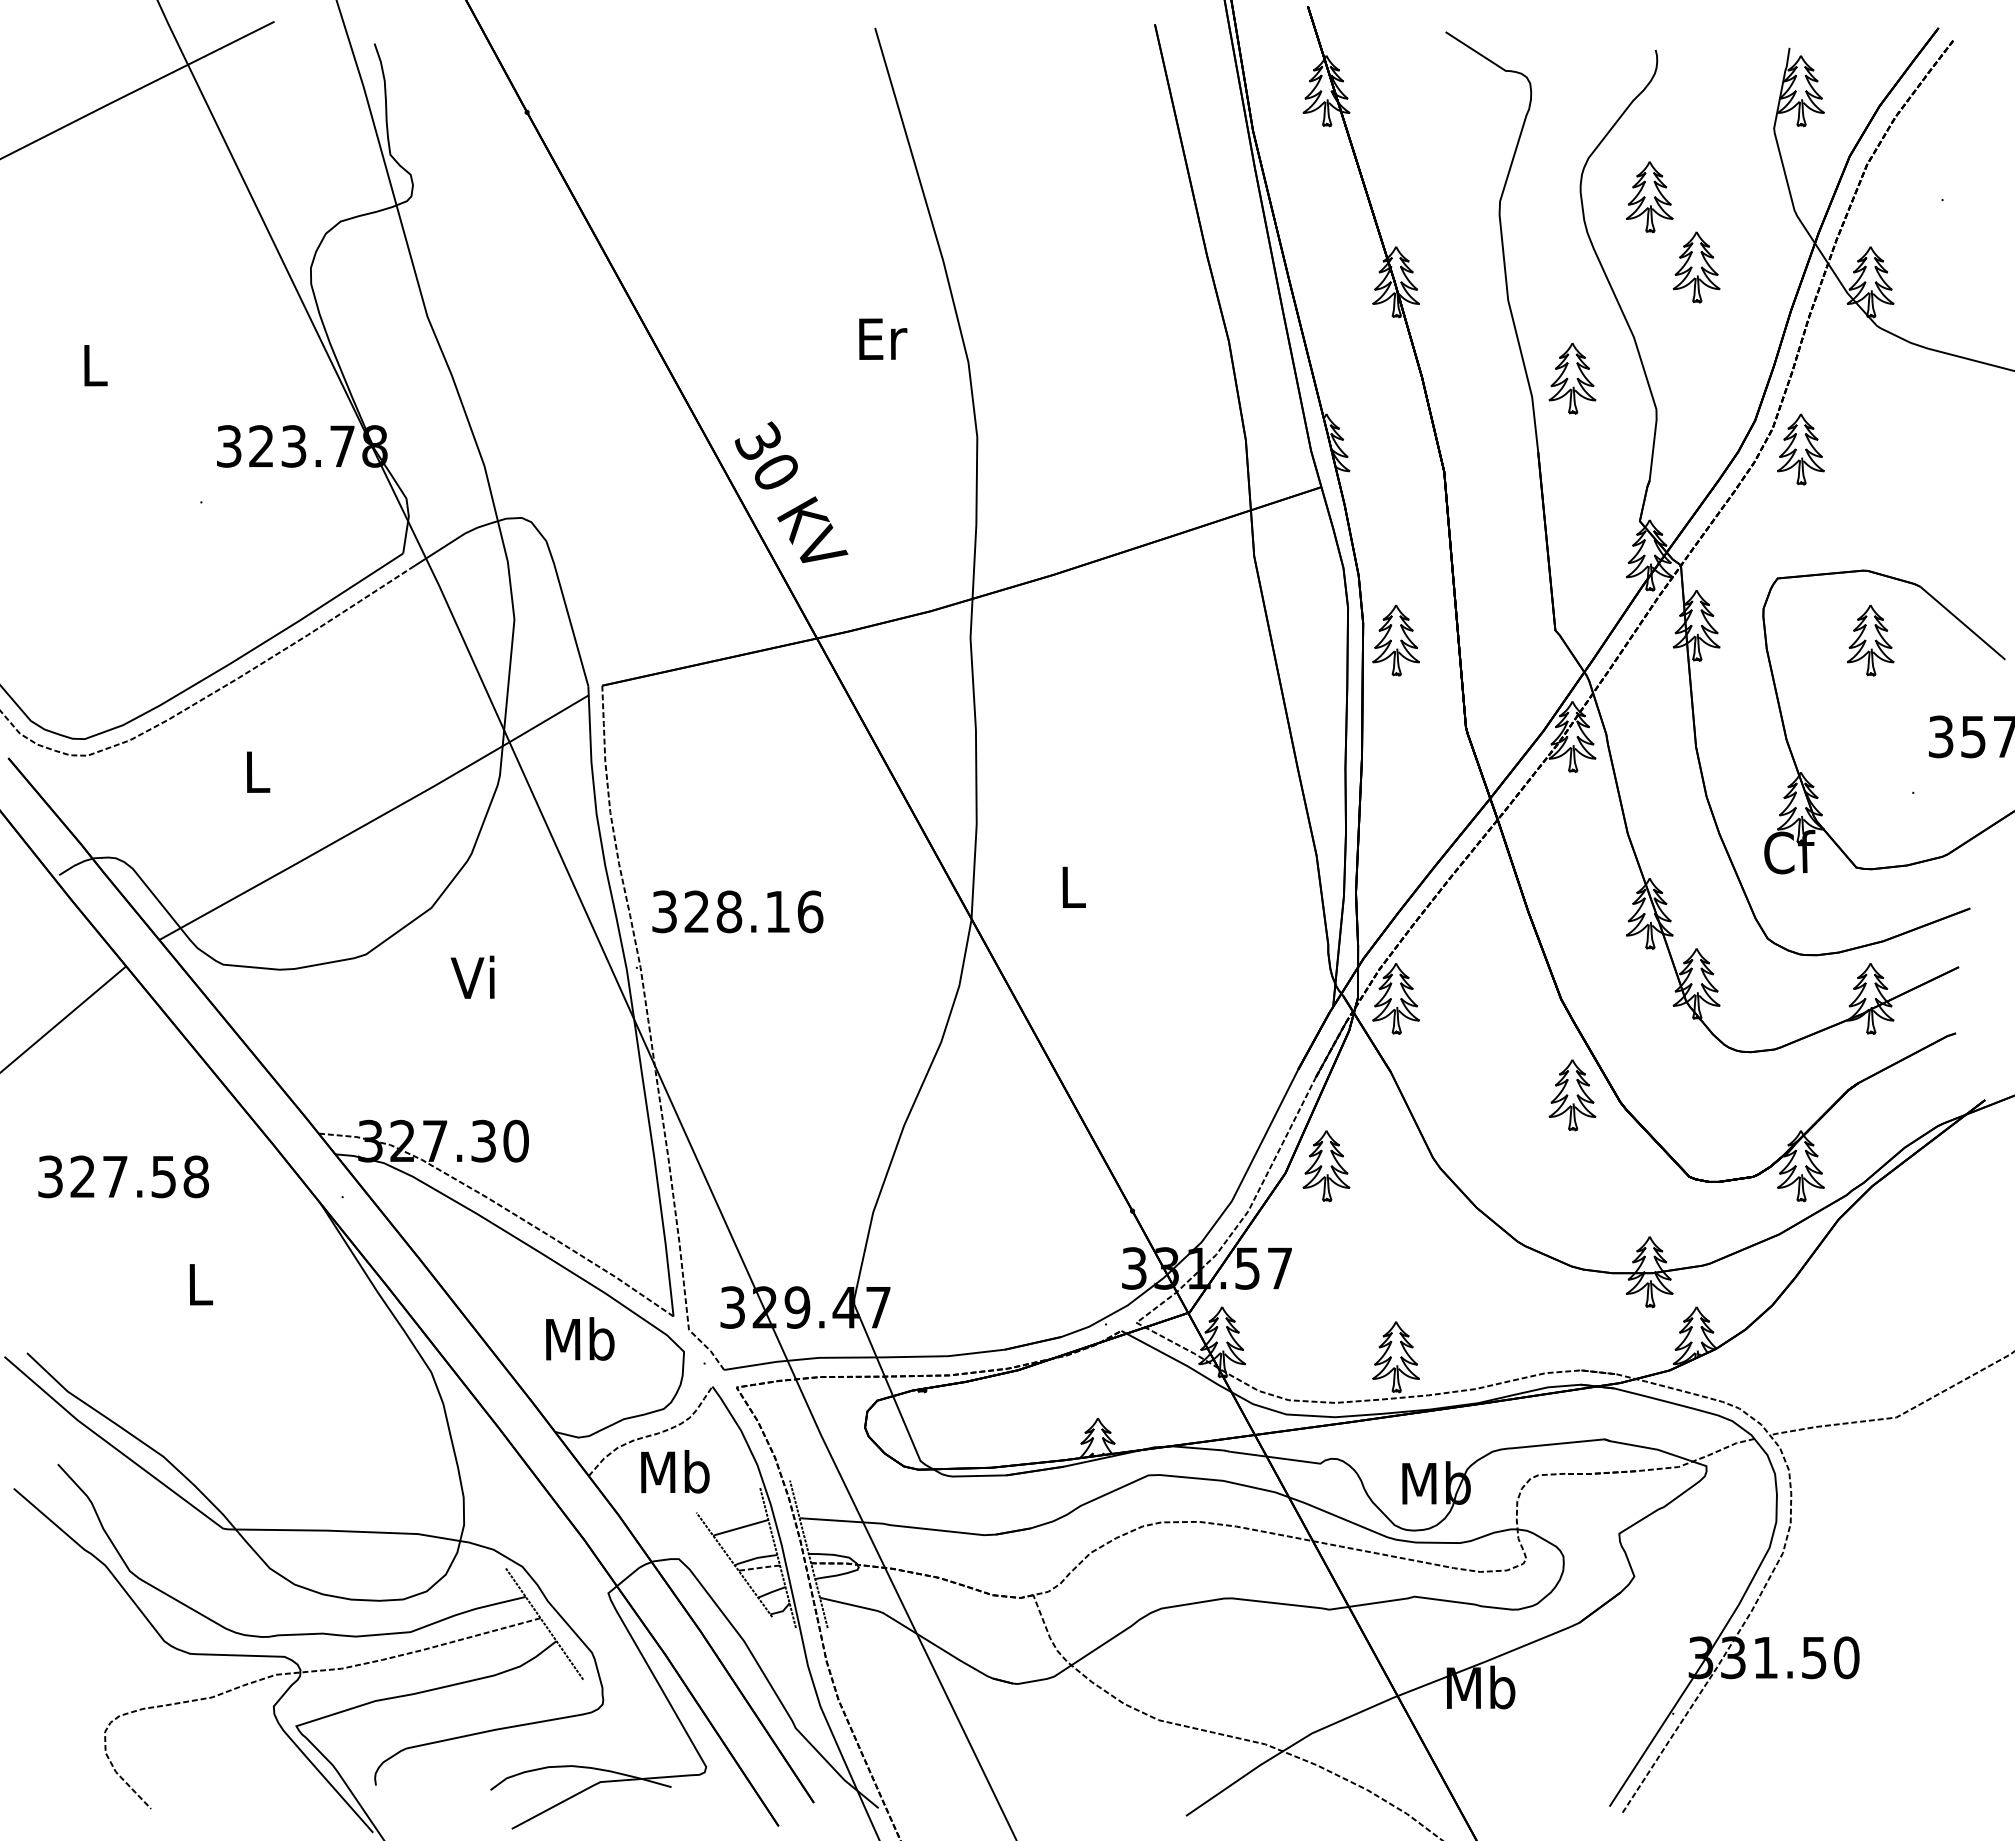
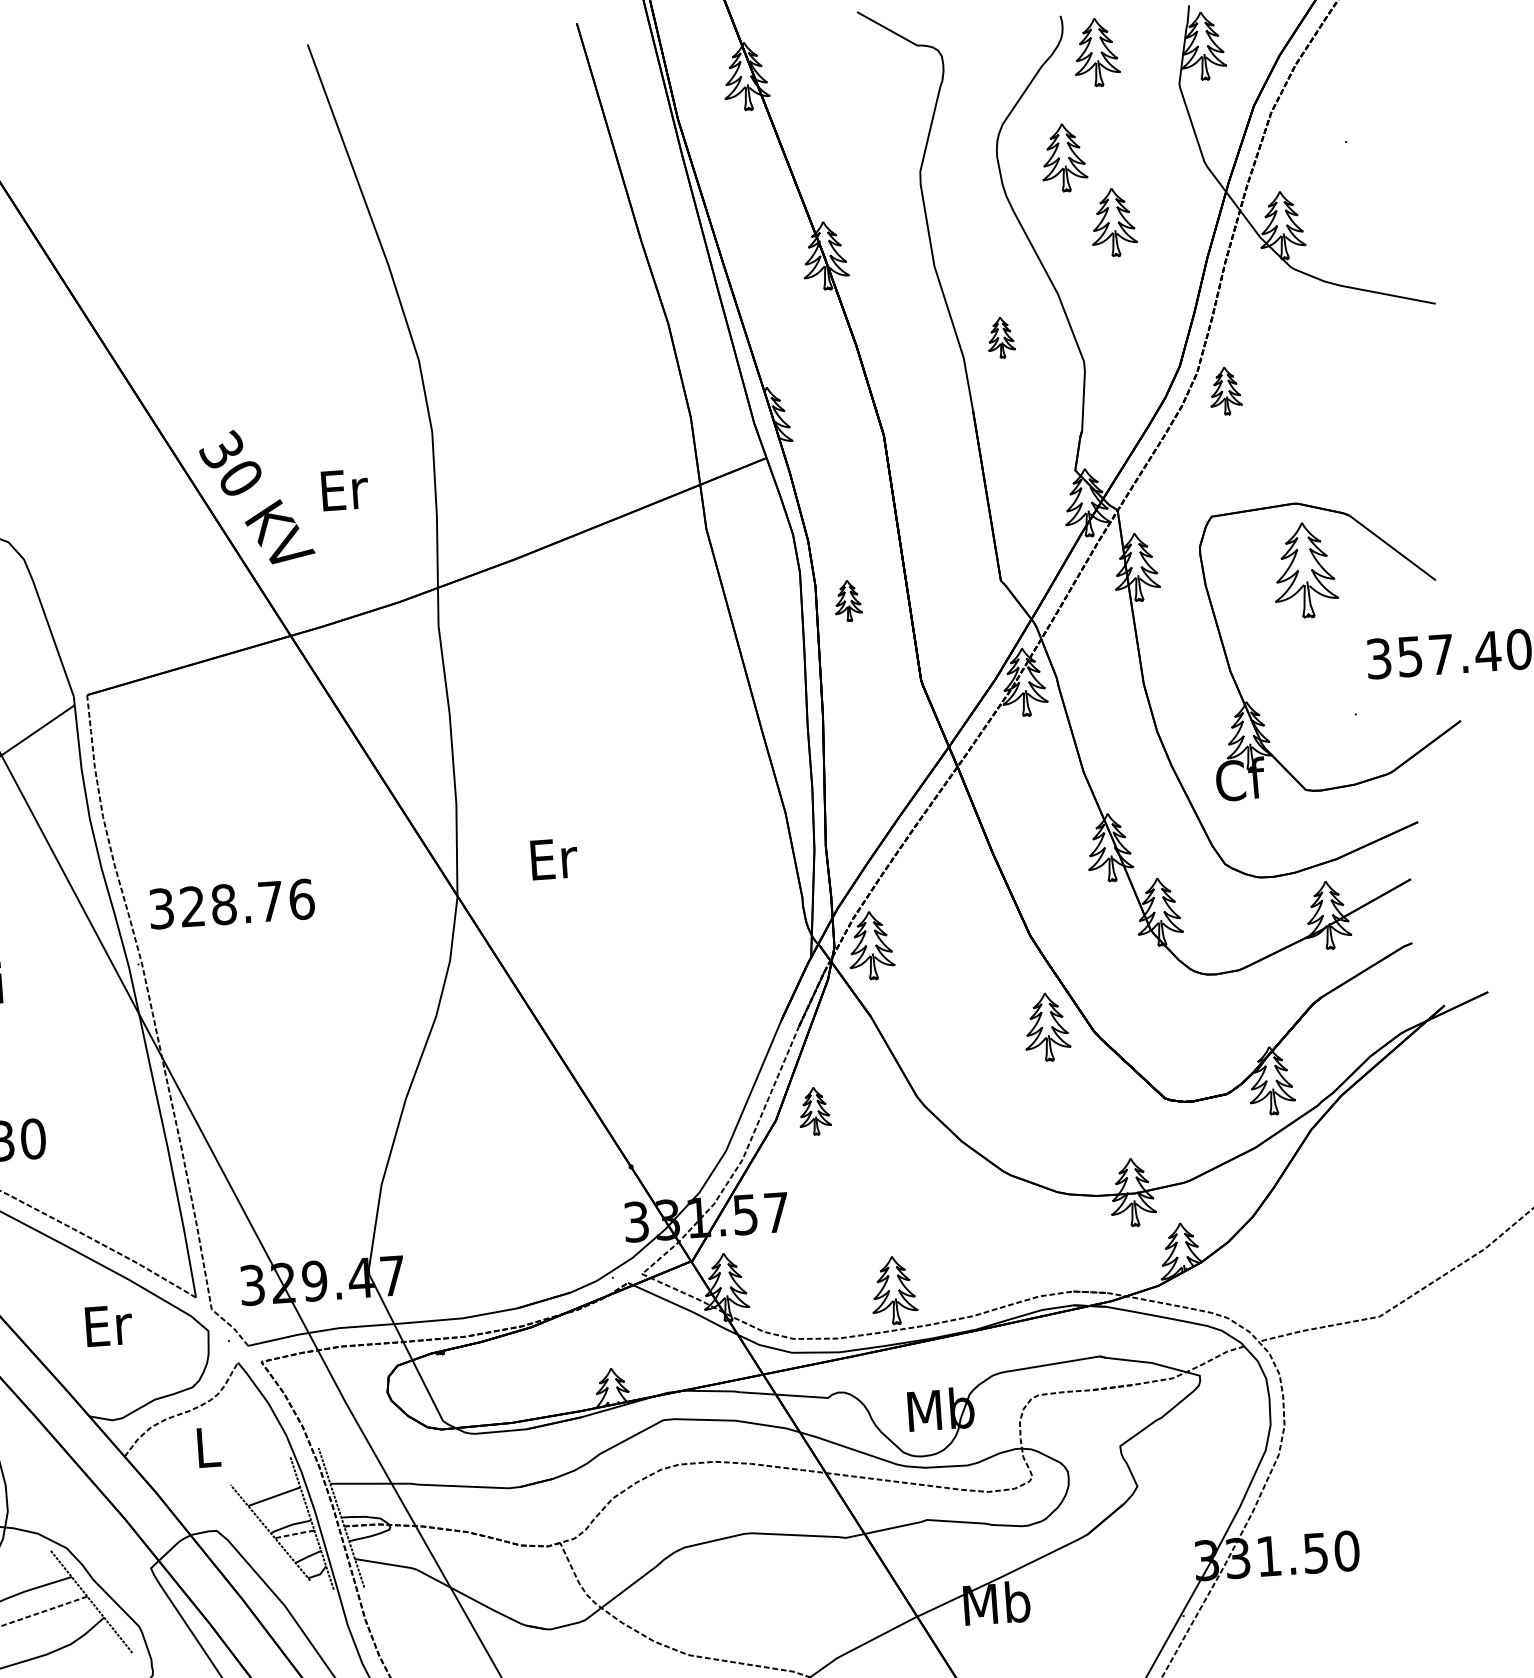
part: (1690, 90) -> (1096, 52), added
text: (883, 338) -> (345, 489), moved
part: (1572, 378) -> (1001, 337), size x0.6
part: (1800, 449) -> (1225, 391), size x0.7
part: (1395, 640) -> (847, 600), size x0.6
part: (1870, 640) -> (1304, 570), size x1.4
text: (1074, 887) -> (554, 859), L -> Er
text: (777, 911) -> (270, 901), 328.16 -> 328.76
part: (1326, 1166) -> (814, 1111), size x0.7
text: (580, 1338) -> (107, 1324), Mb -> Er
text: (675, 1471) -> (207, 1446), Mb -> L

